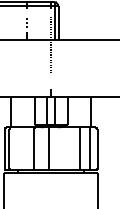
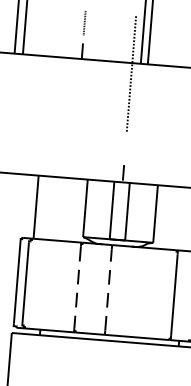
line: (48, 148) -> (108, 289), solid -> dashed
line: (33, 149) -> (76, 289), solid -> dashed

